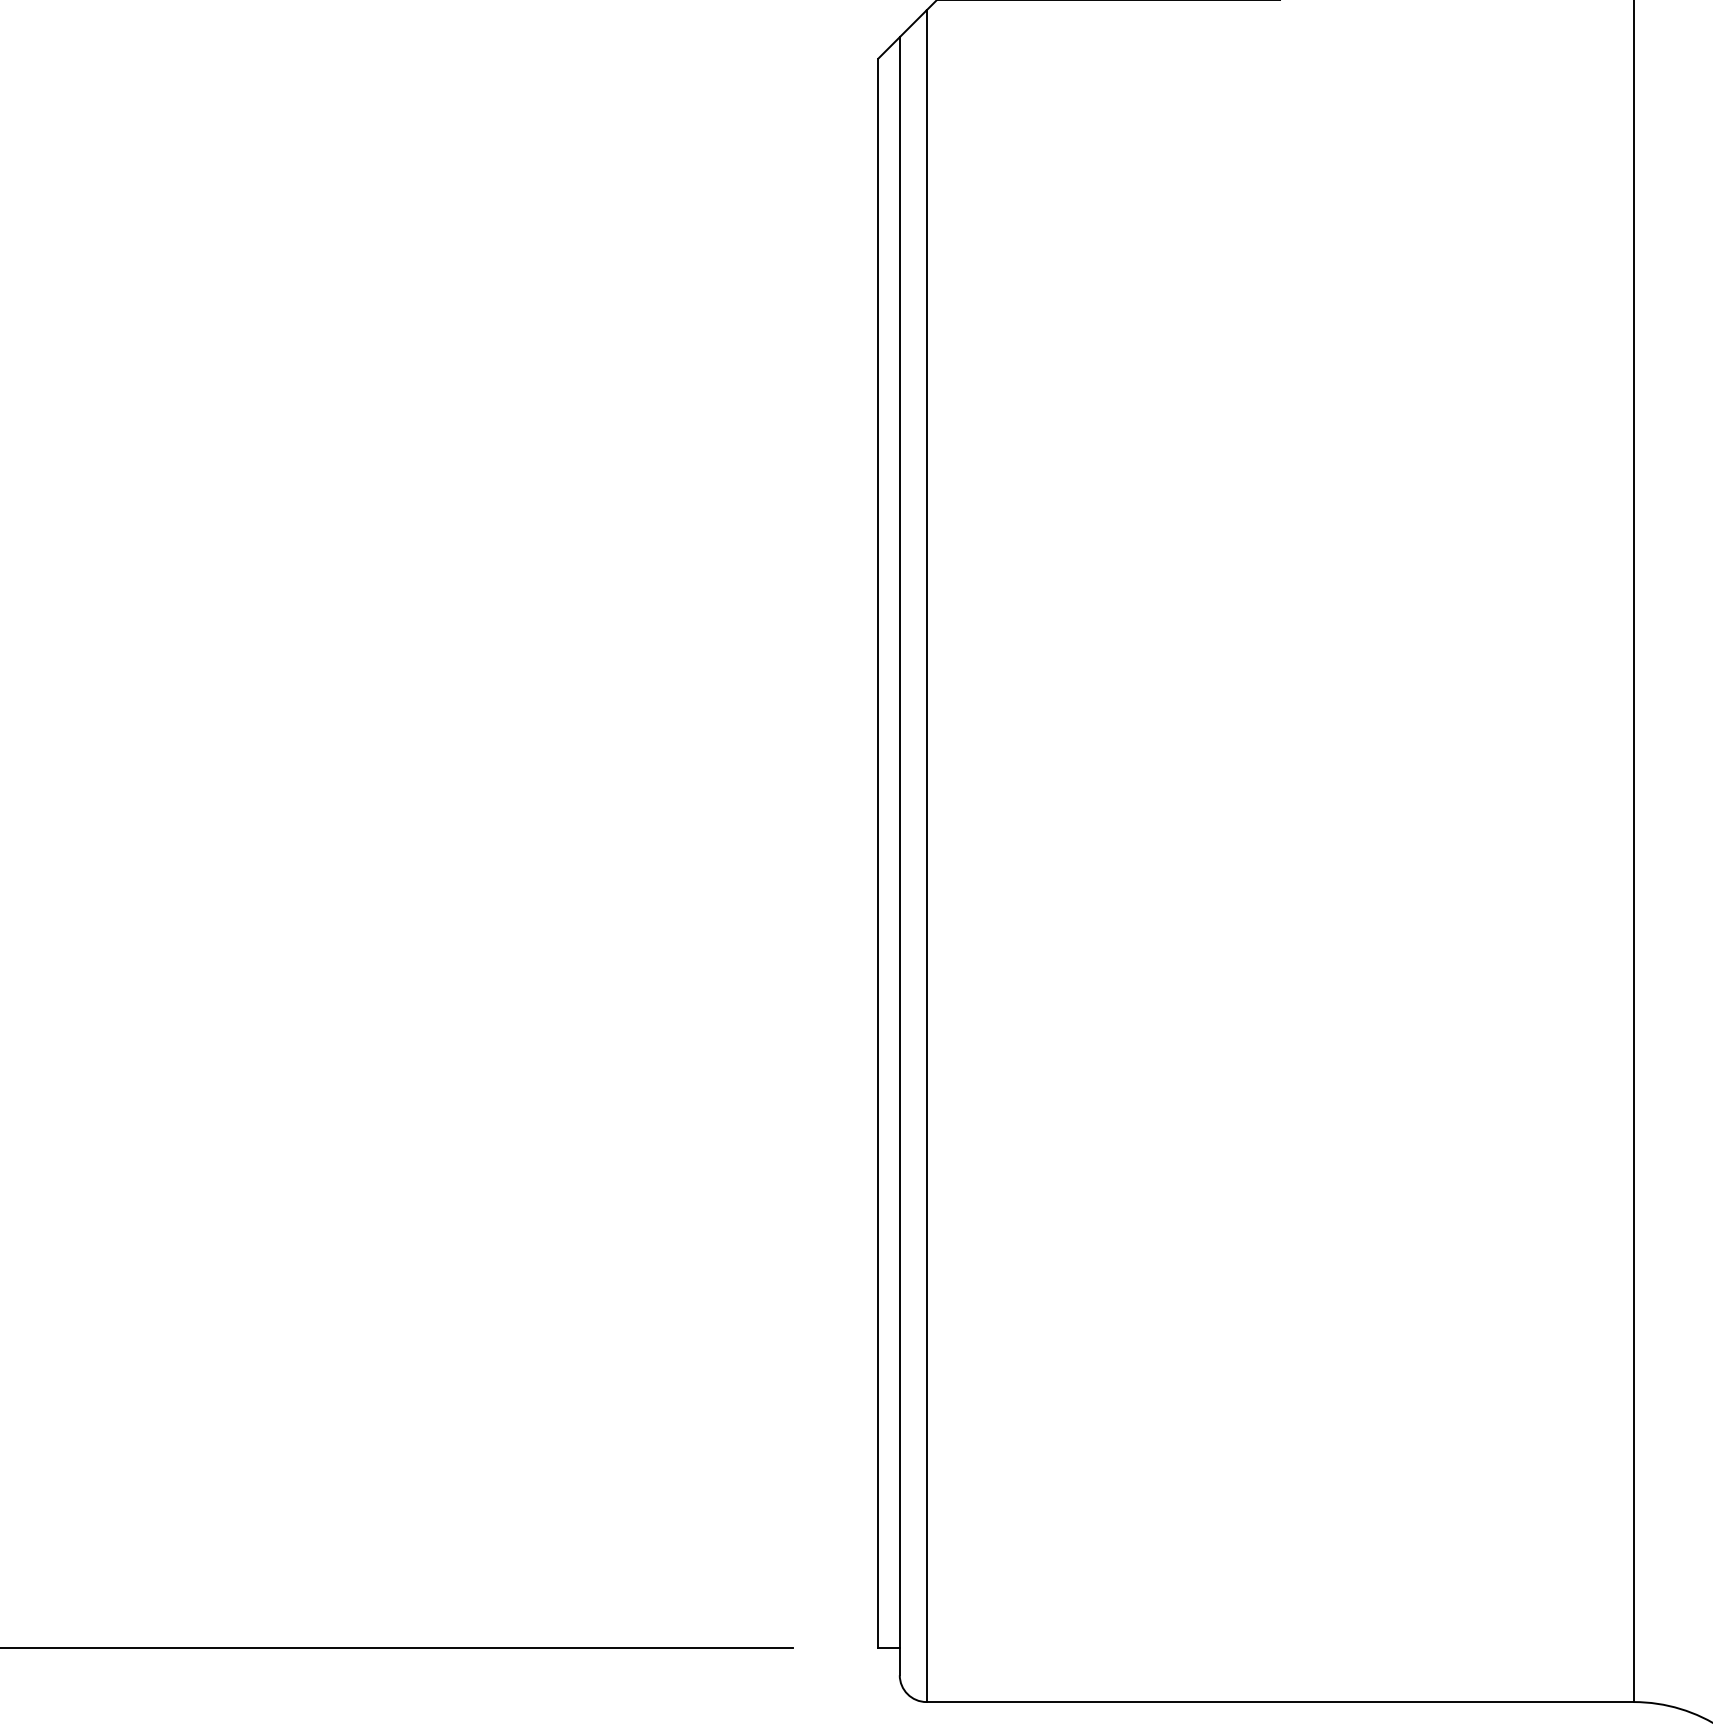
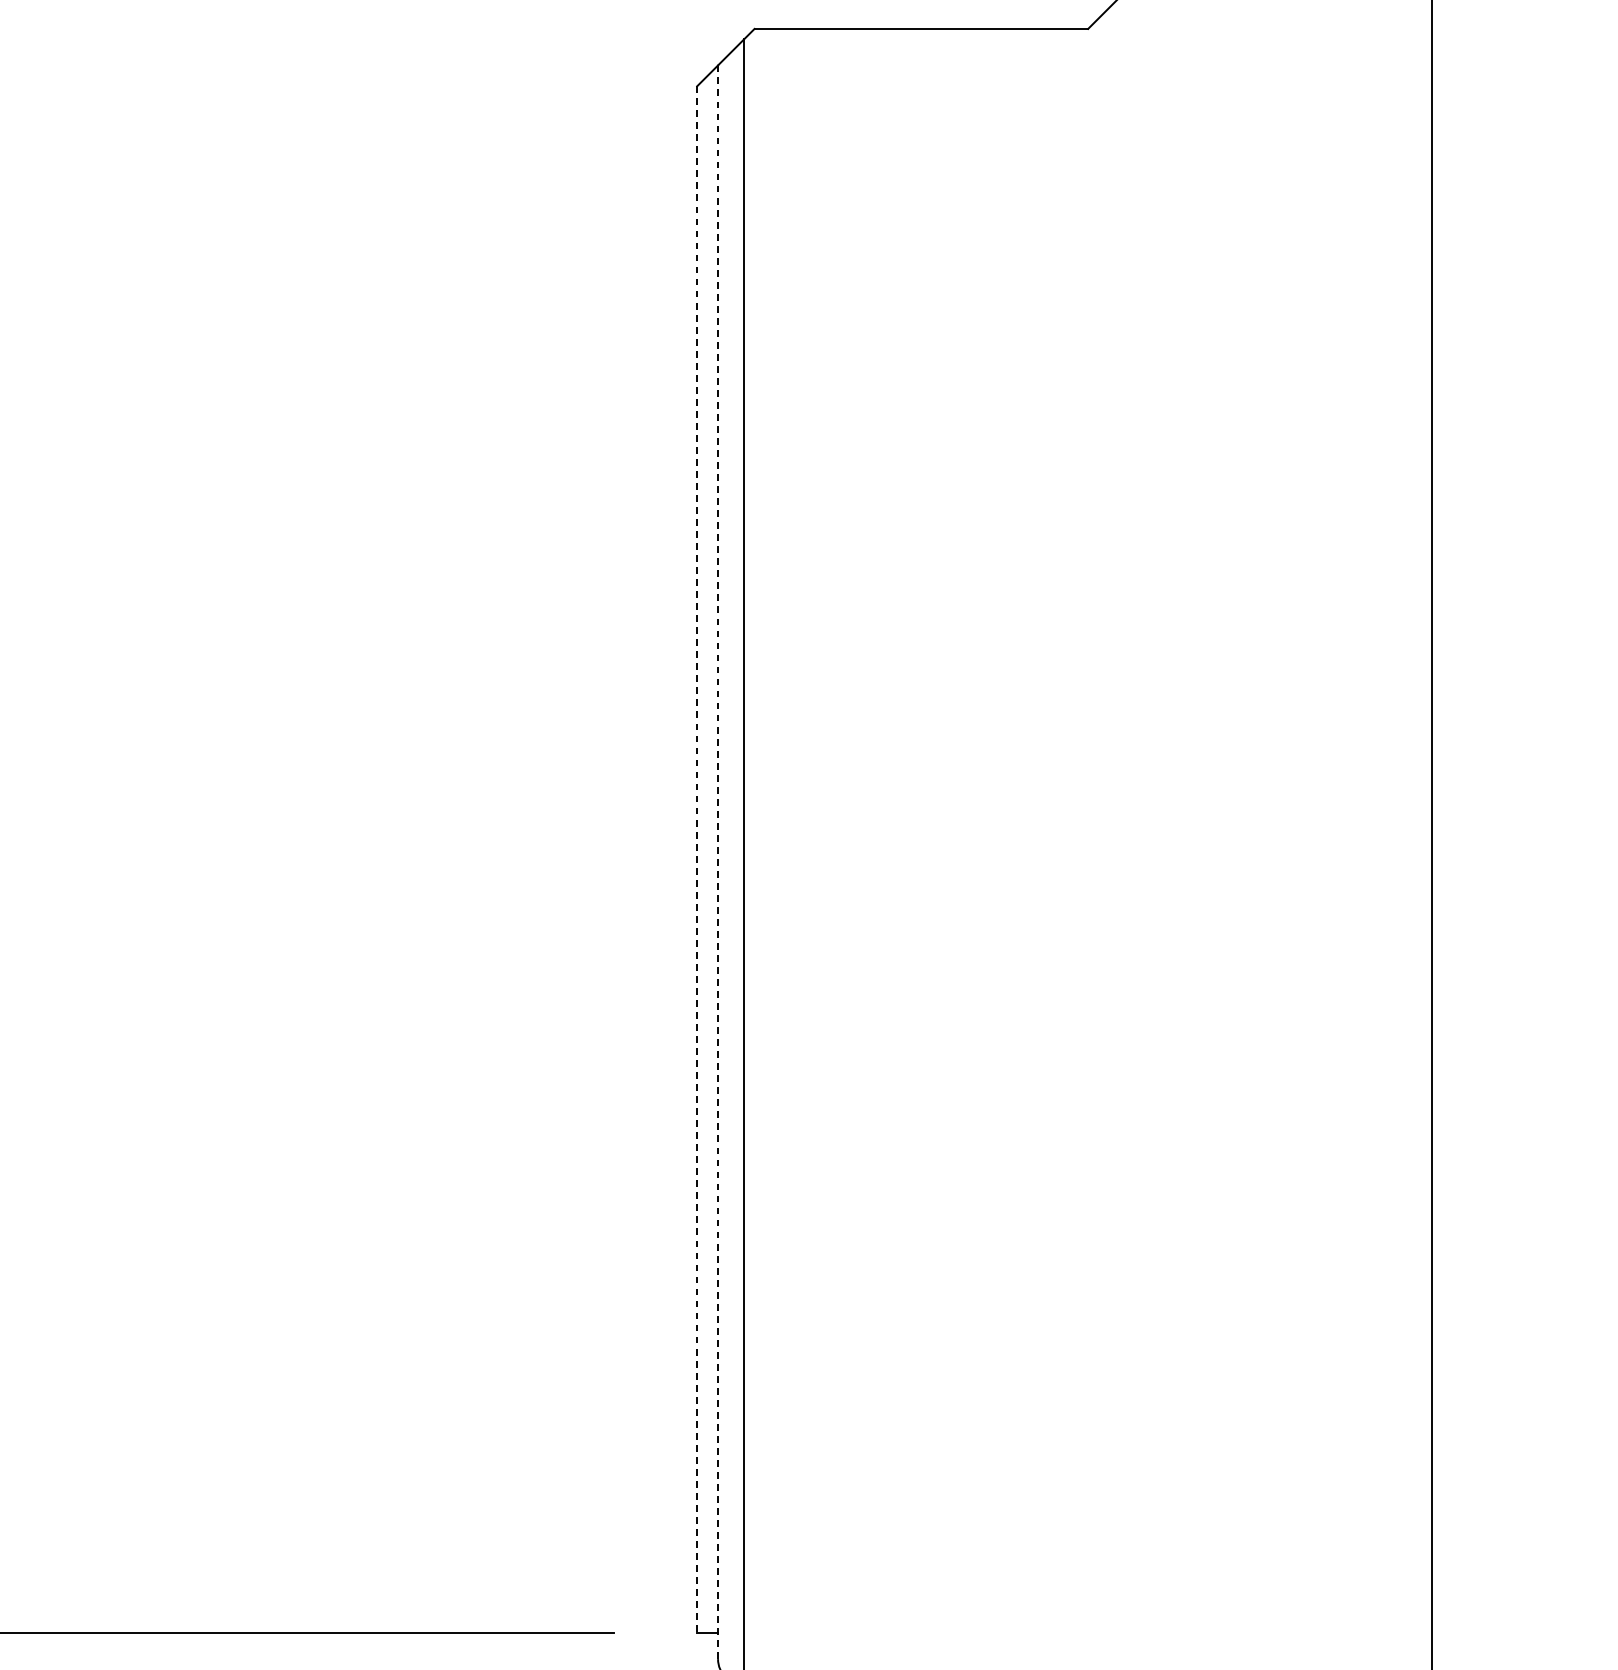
line: (878, 853) -> (697, 859), solid -> dashed
line: (899, 856) -> (717, 862), solid -> dashed

